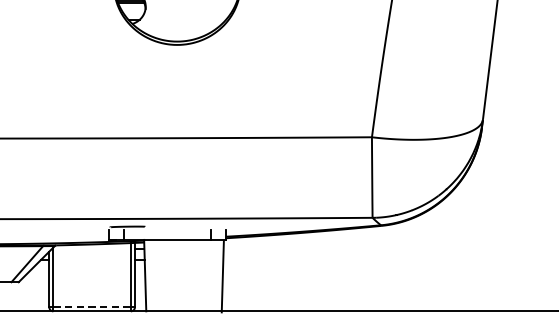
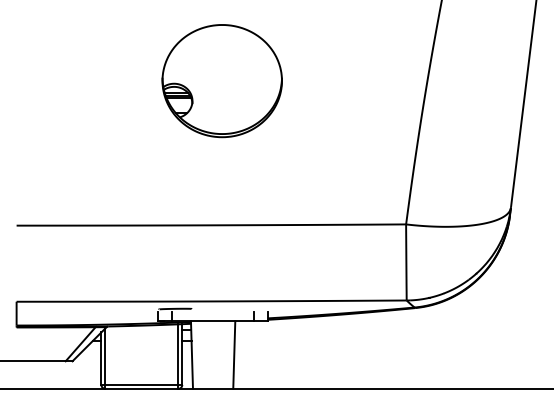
line: (223, 276) -> (234, 354), moved
line: (91, 306) -> (141, 384), dashed -> solid

